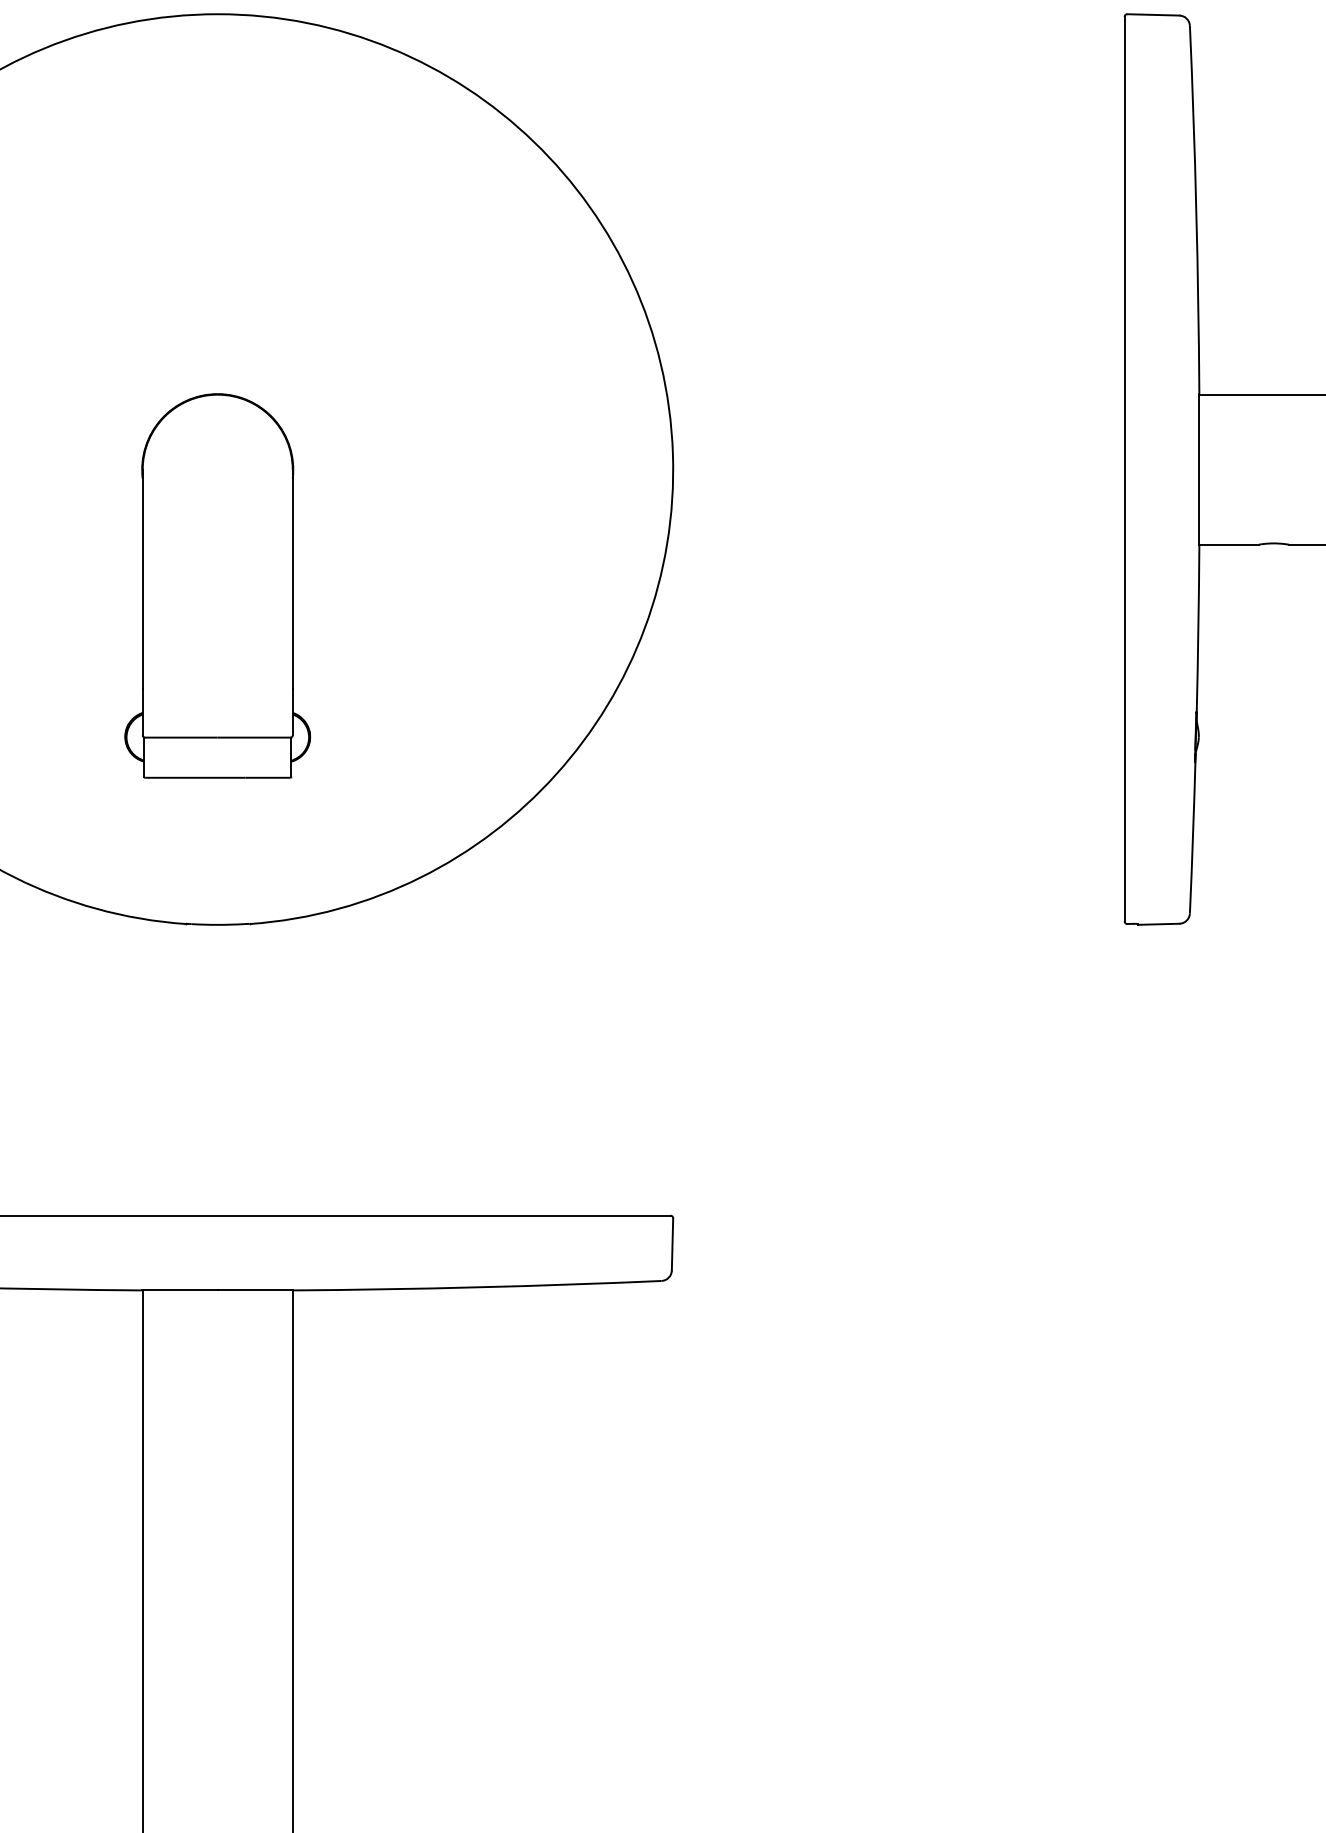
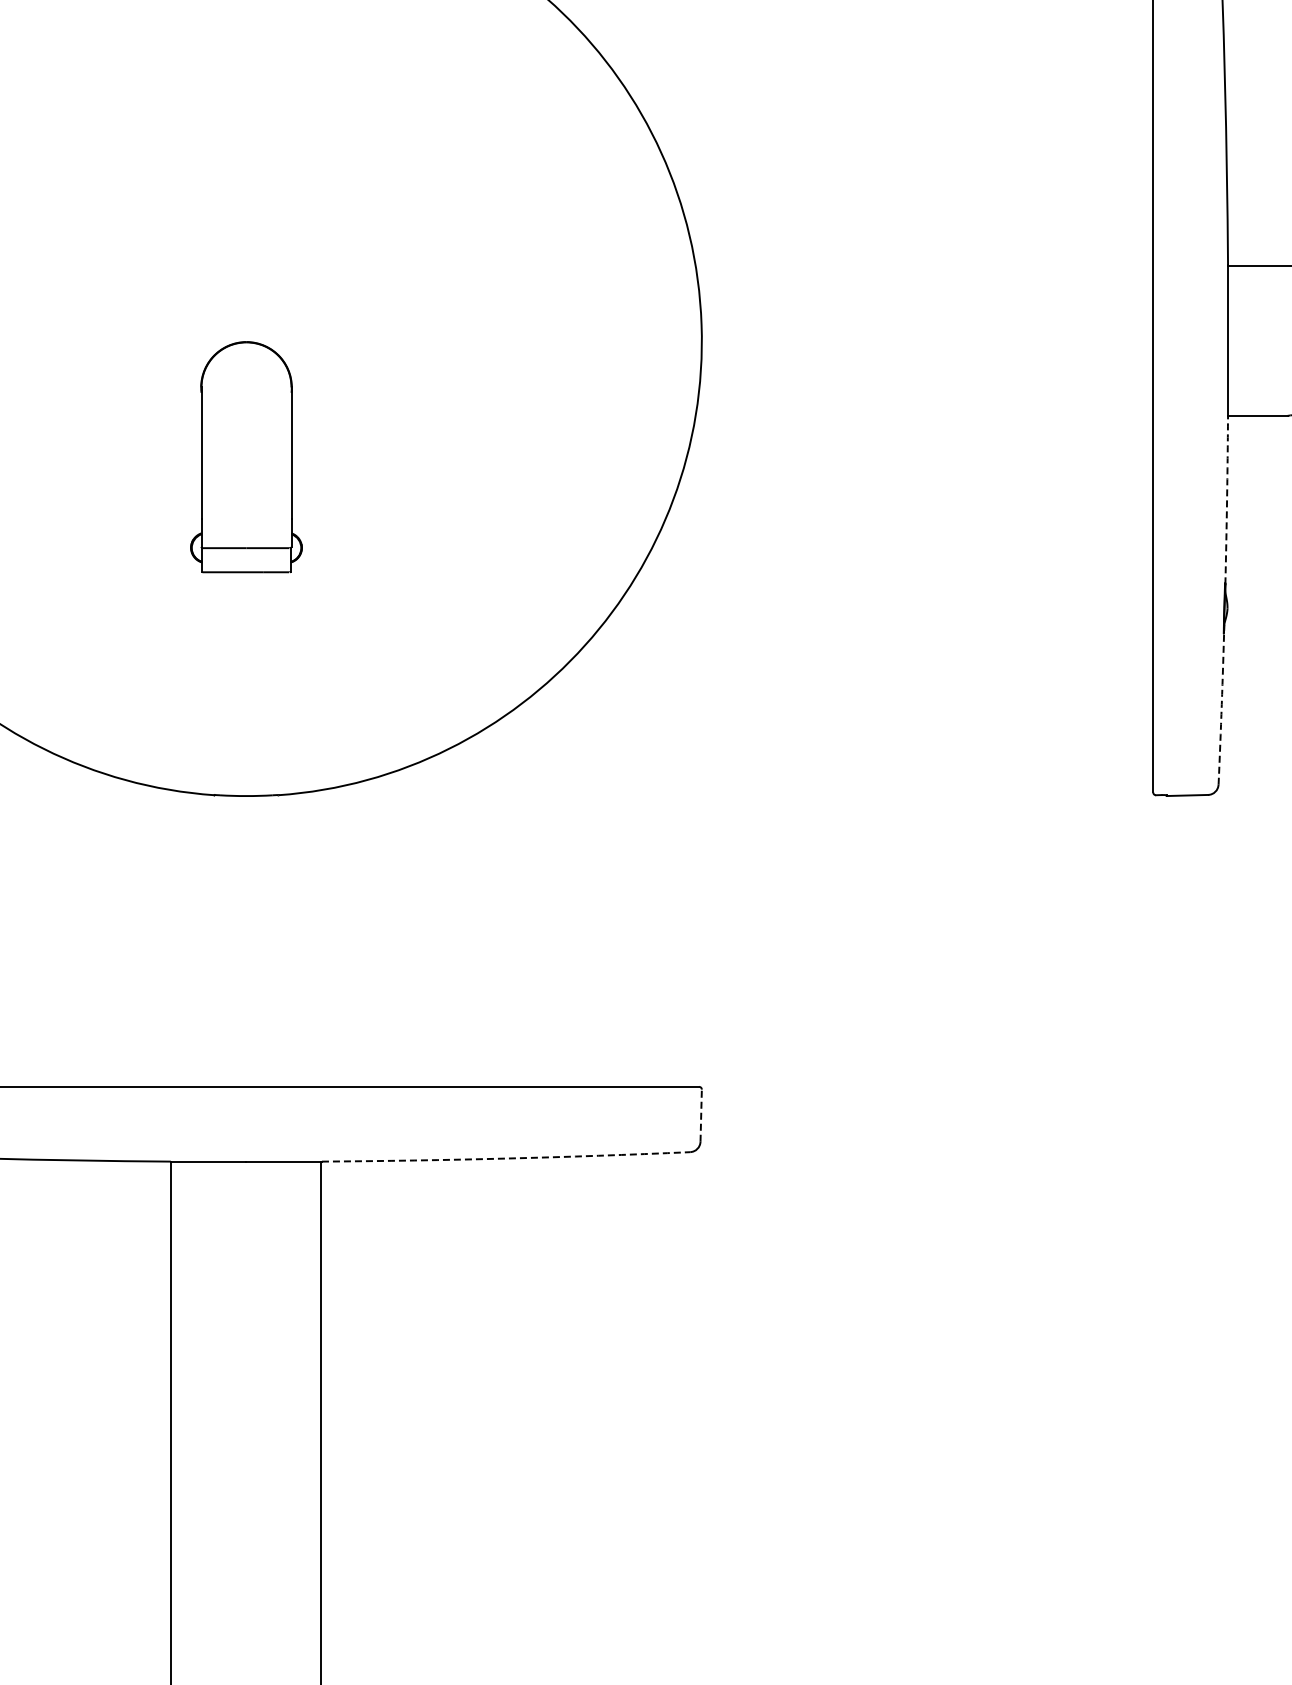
part: (217, 585) -> (246, 456), size x0.6
arc: (1198, 629) -> (1227, 500), solid -> dashed
arc: (1193, 833) -> (1222, 704), solid -> dashed
line: (672, 1243) -> (701, 1114), solid -> dashed
arc: (477, 1287) -> (506, 1158), solid -> dashed

